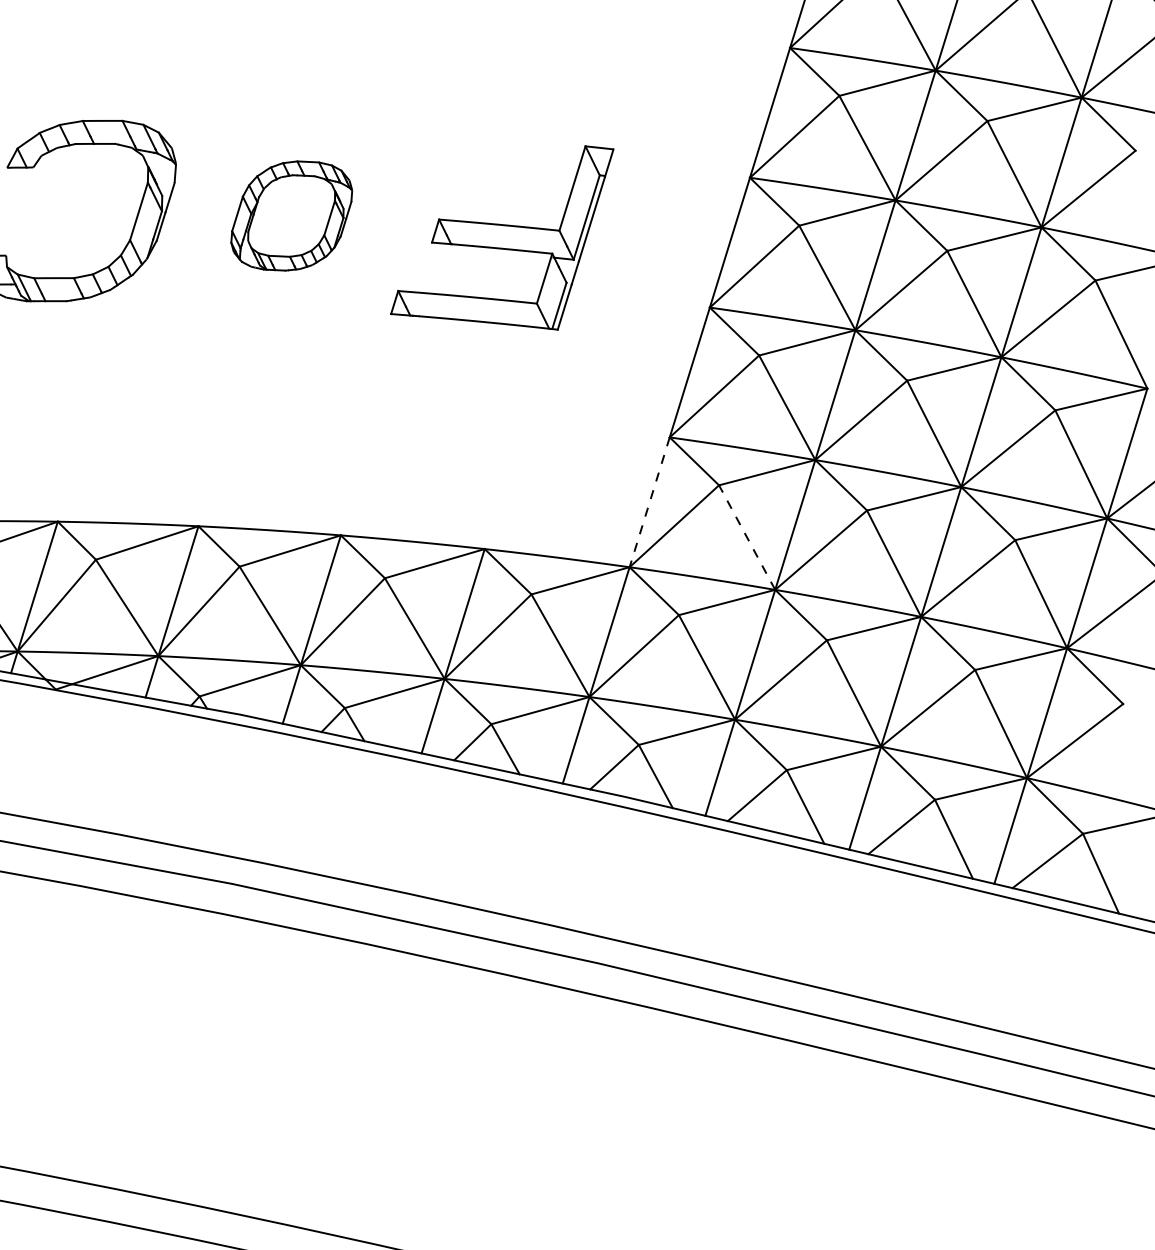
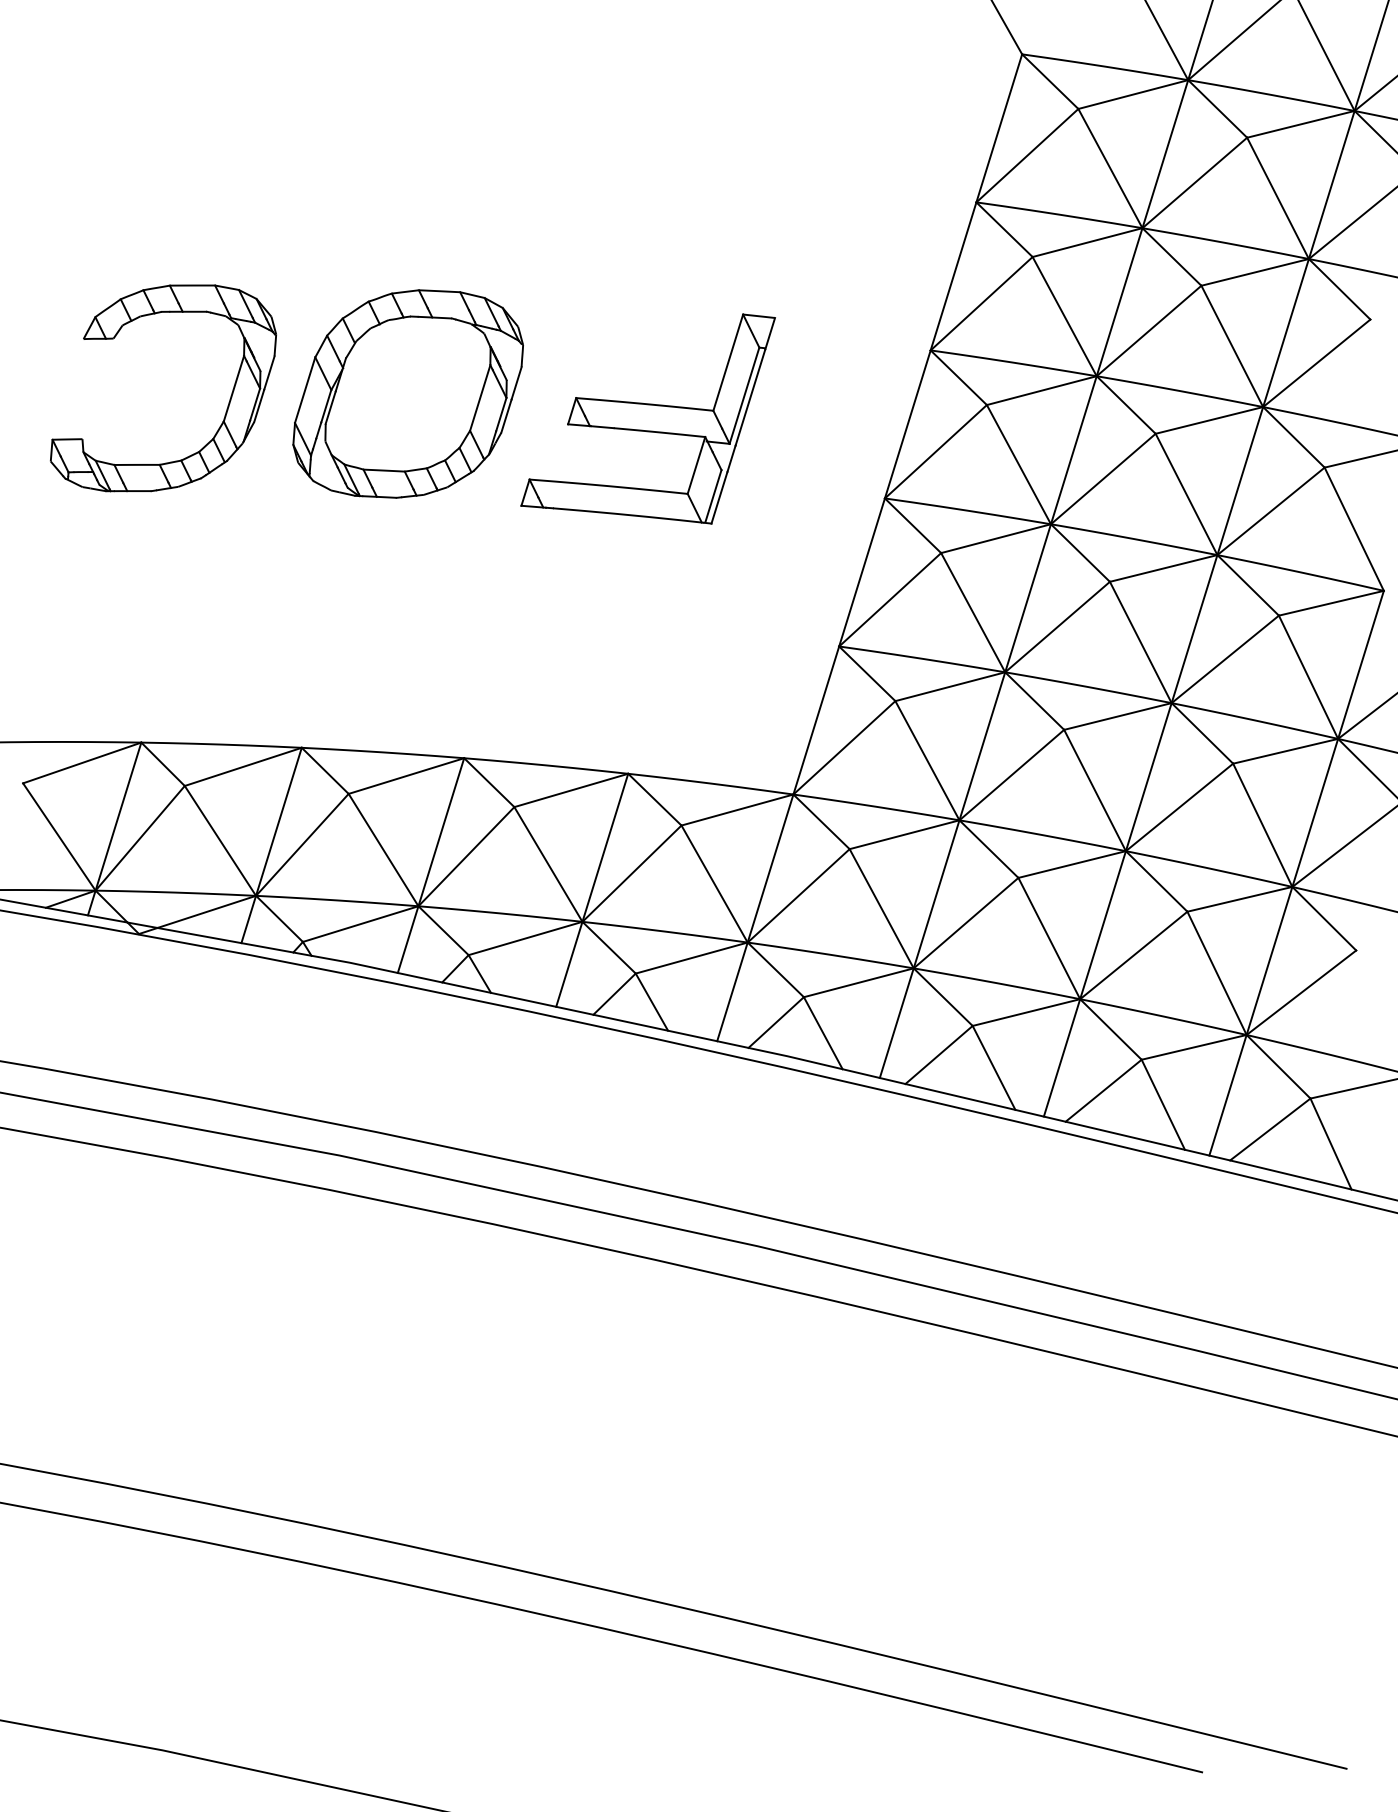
part: (291, 215) -> (407, 393), size x1.67
line: (649, 502) -> (816, 720), dashed -> solid
line: (747, 537) -> (927, 760), dashed -> solid

